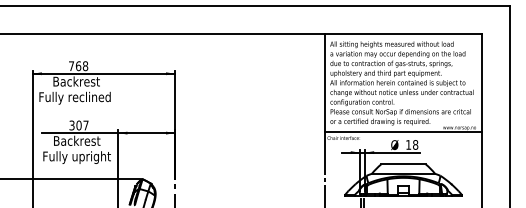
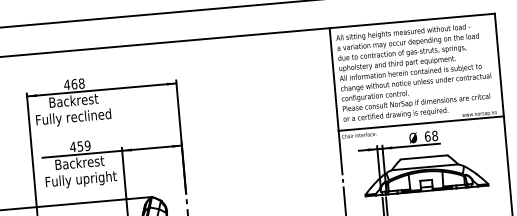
text: (71, 65) -> (66, 84), 768 -> 468
text: (78, 125) -> (79, 146), 307 -> 459
text: (408, 144) -> (427, 136), 18 -> 68

